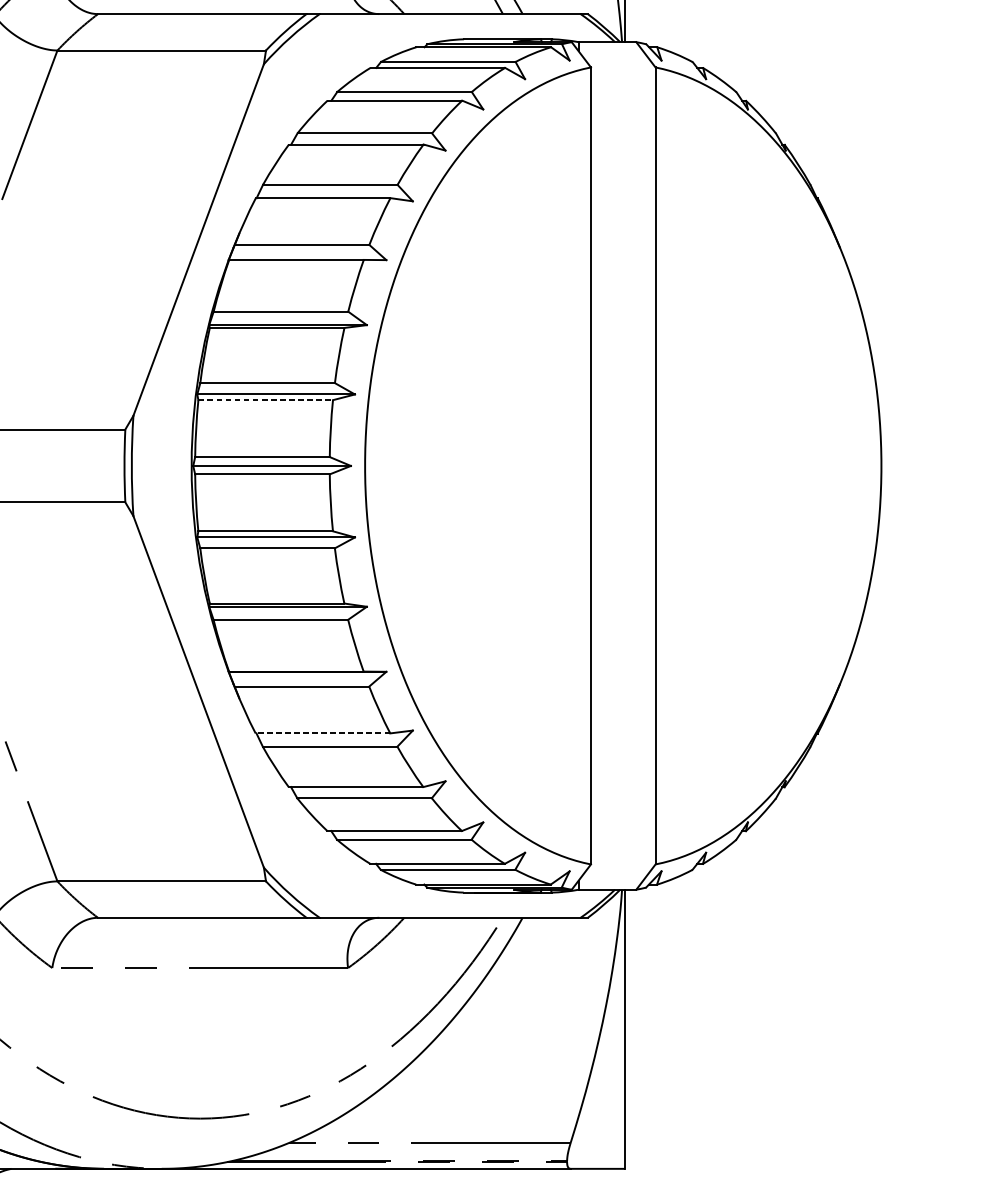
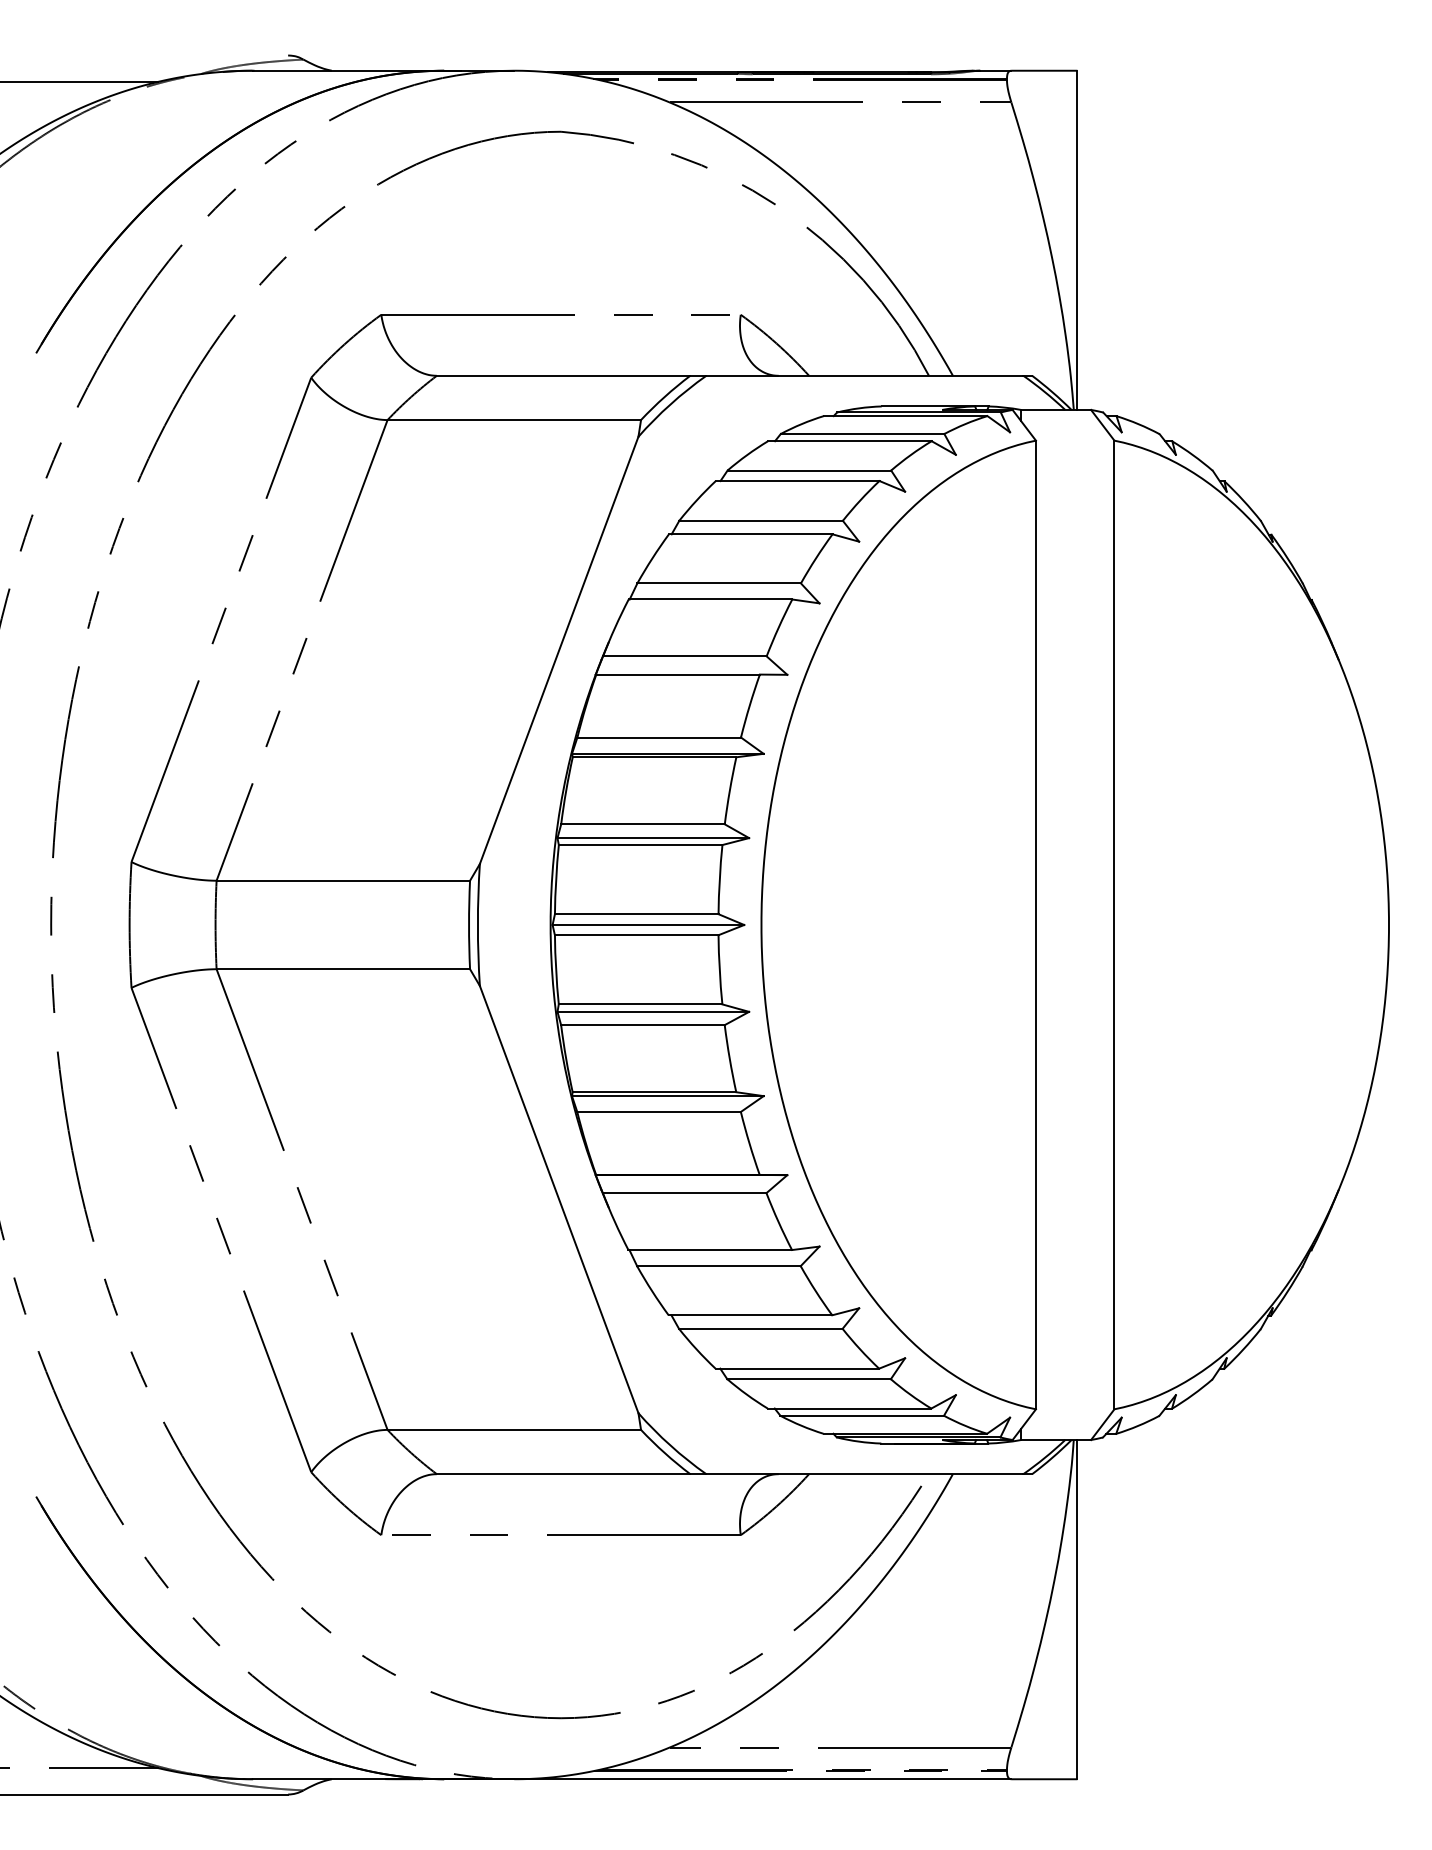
line: (265, 400) -> (640, 845), dashed -> solid
line: (323, 733) -> (710, 1250), dashed -> solid

